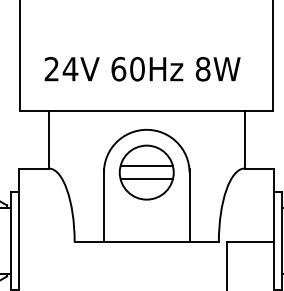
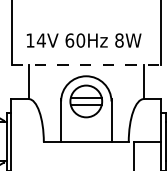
text: (51, 69) -> (30, 40), 24V -> 14V
line: (147, 111) -> (86, 65), solid -> dashed

